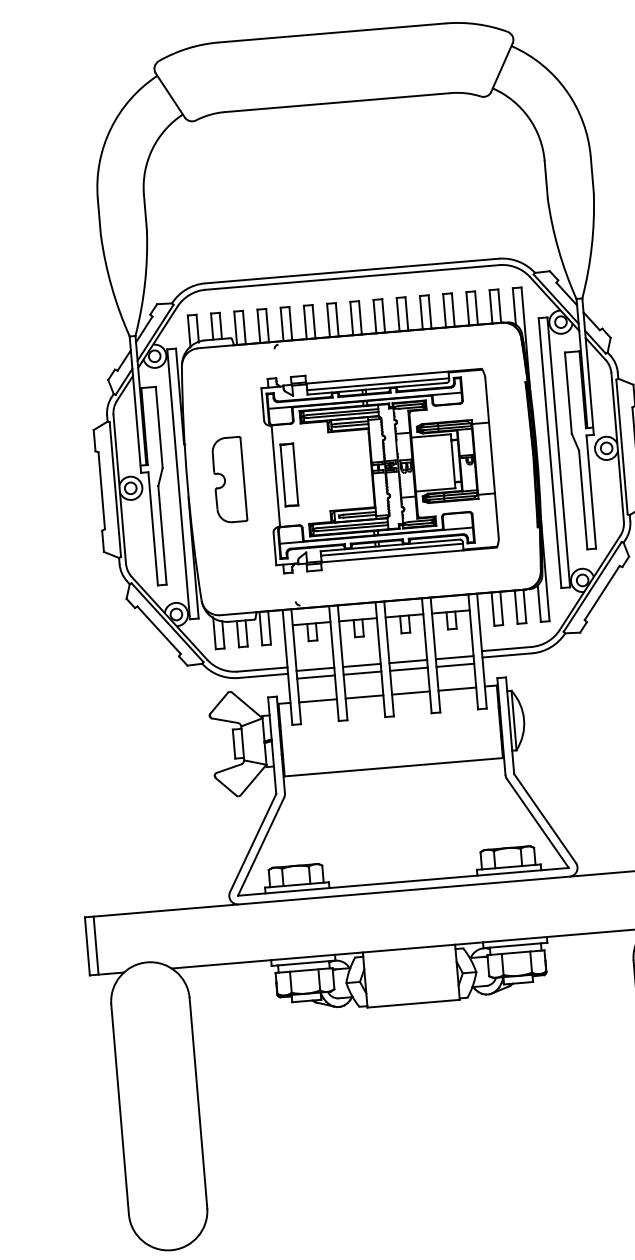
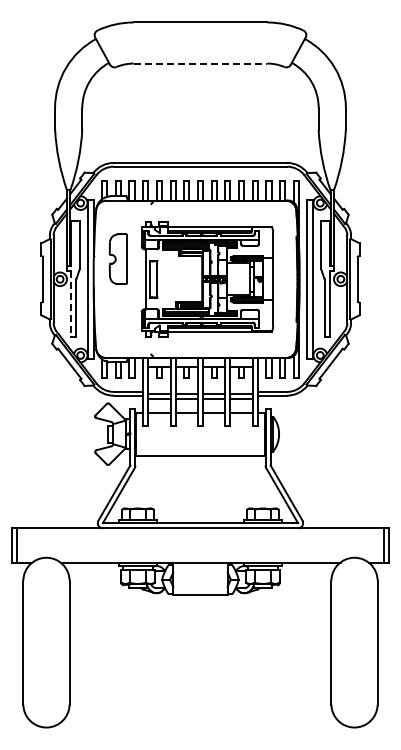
line: (337, 102) -> (200, 63), solid -> dashed
part: (227, 478) -> (117, 258), moved
line: (153, 529) -> (71, 304), solid -> dashed

